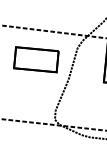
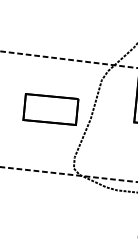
part: (36, 59) -> (50, 109), moved

